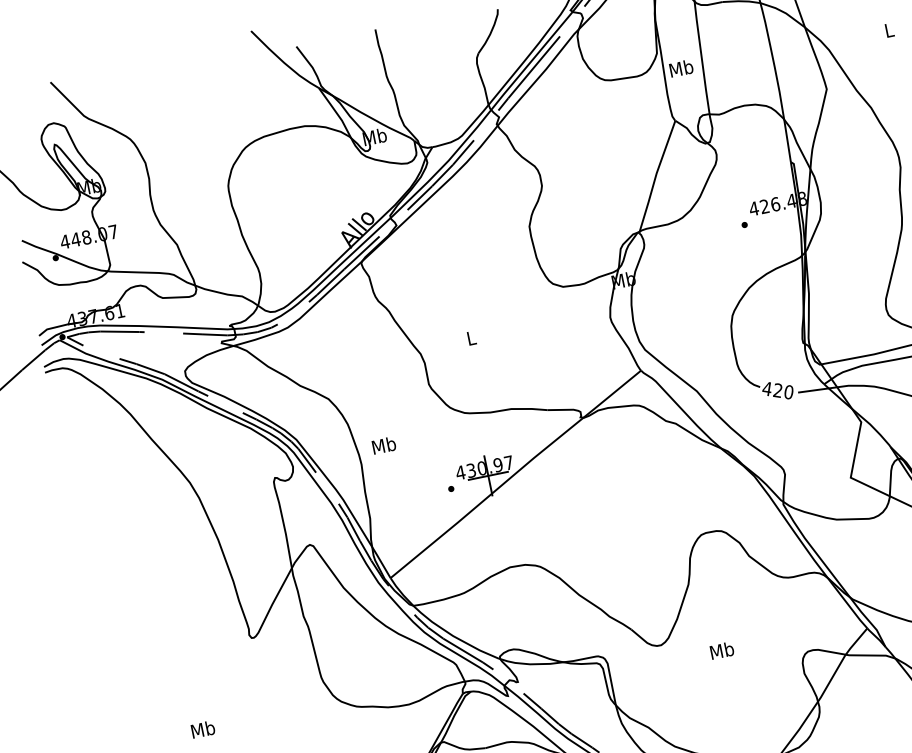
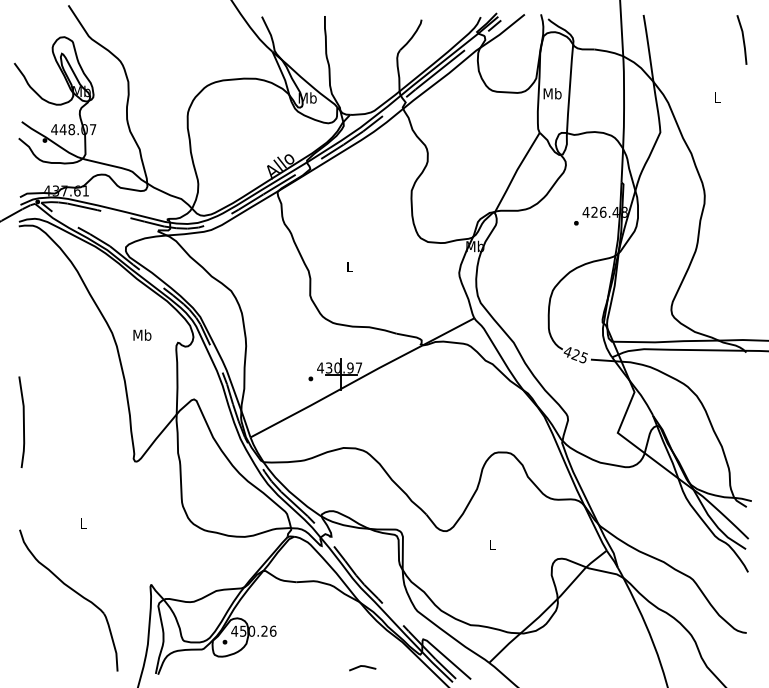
text: (788, 391) -> (583, 357), 420 -> 425
text: (384, 444) -> (142, 334), moved
line: (101, 616) -> (23, 421), added
text: (722, 650) -> (492, 544), Mb -> L
text: (202, 729) -> (83, 523), Mb -> L

